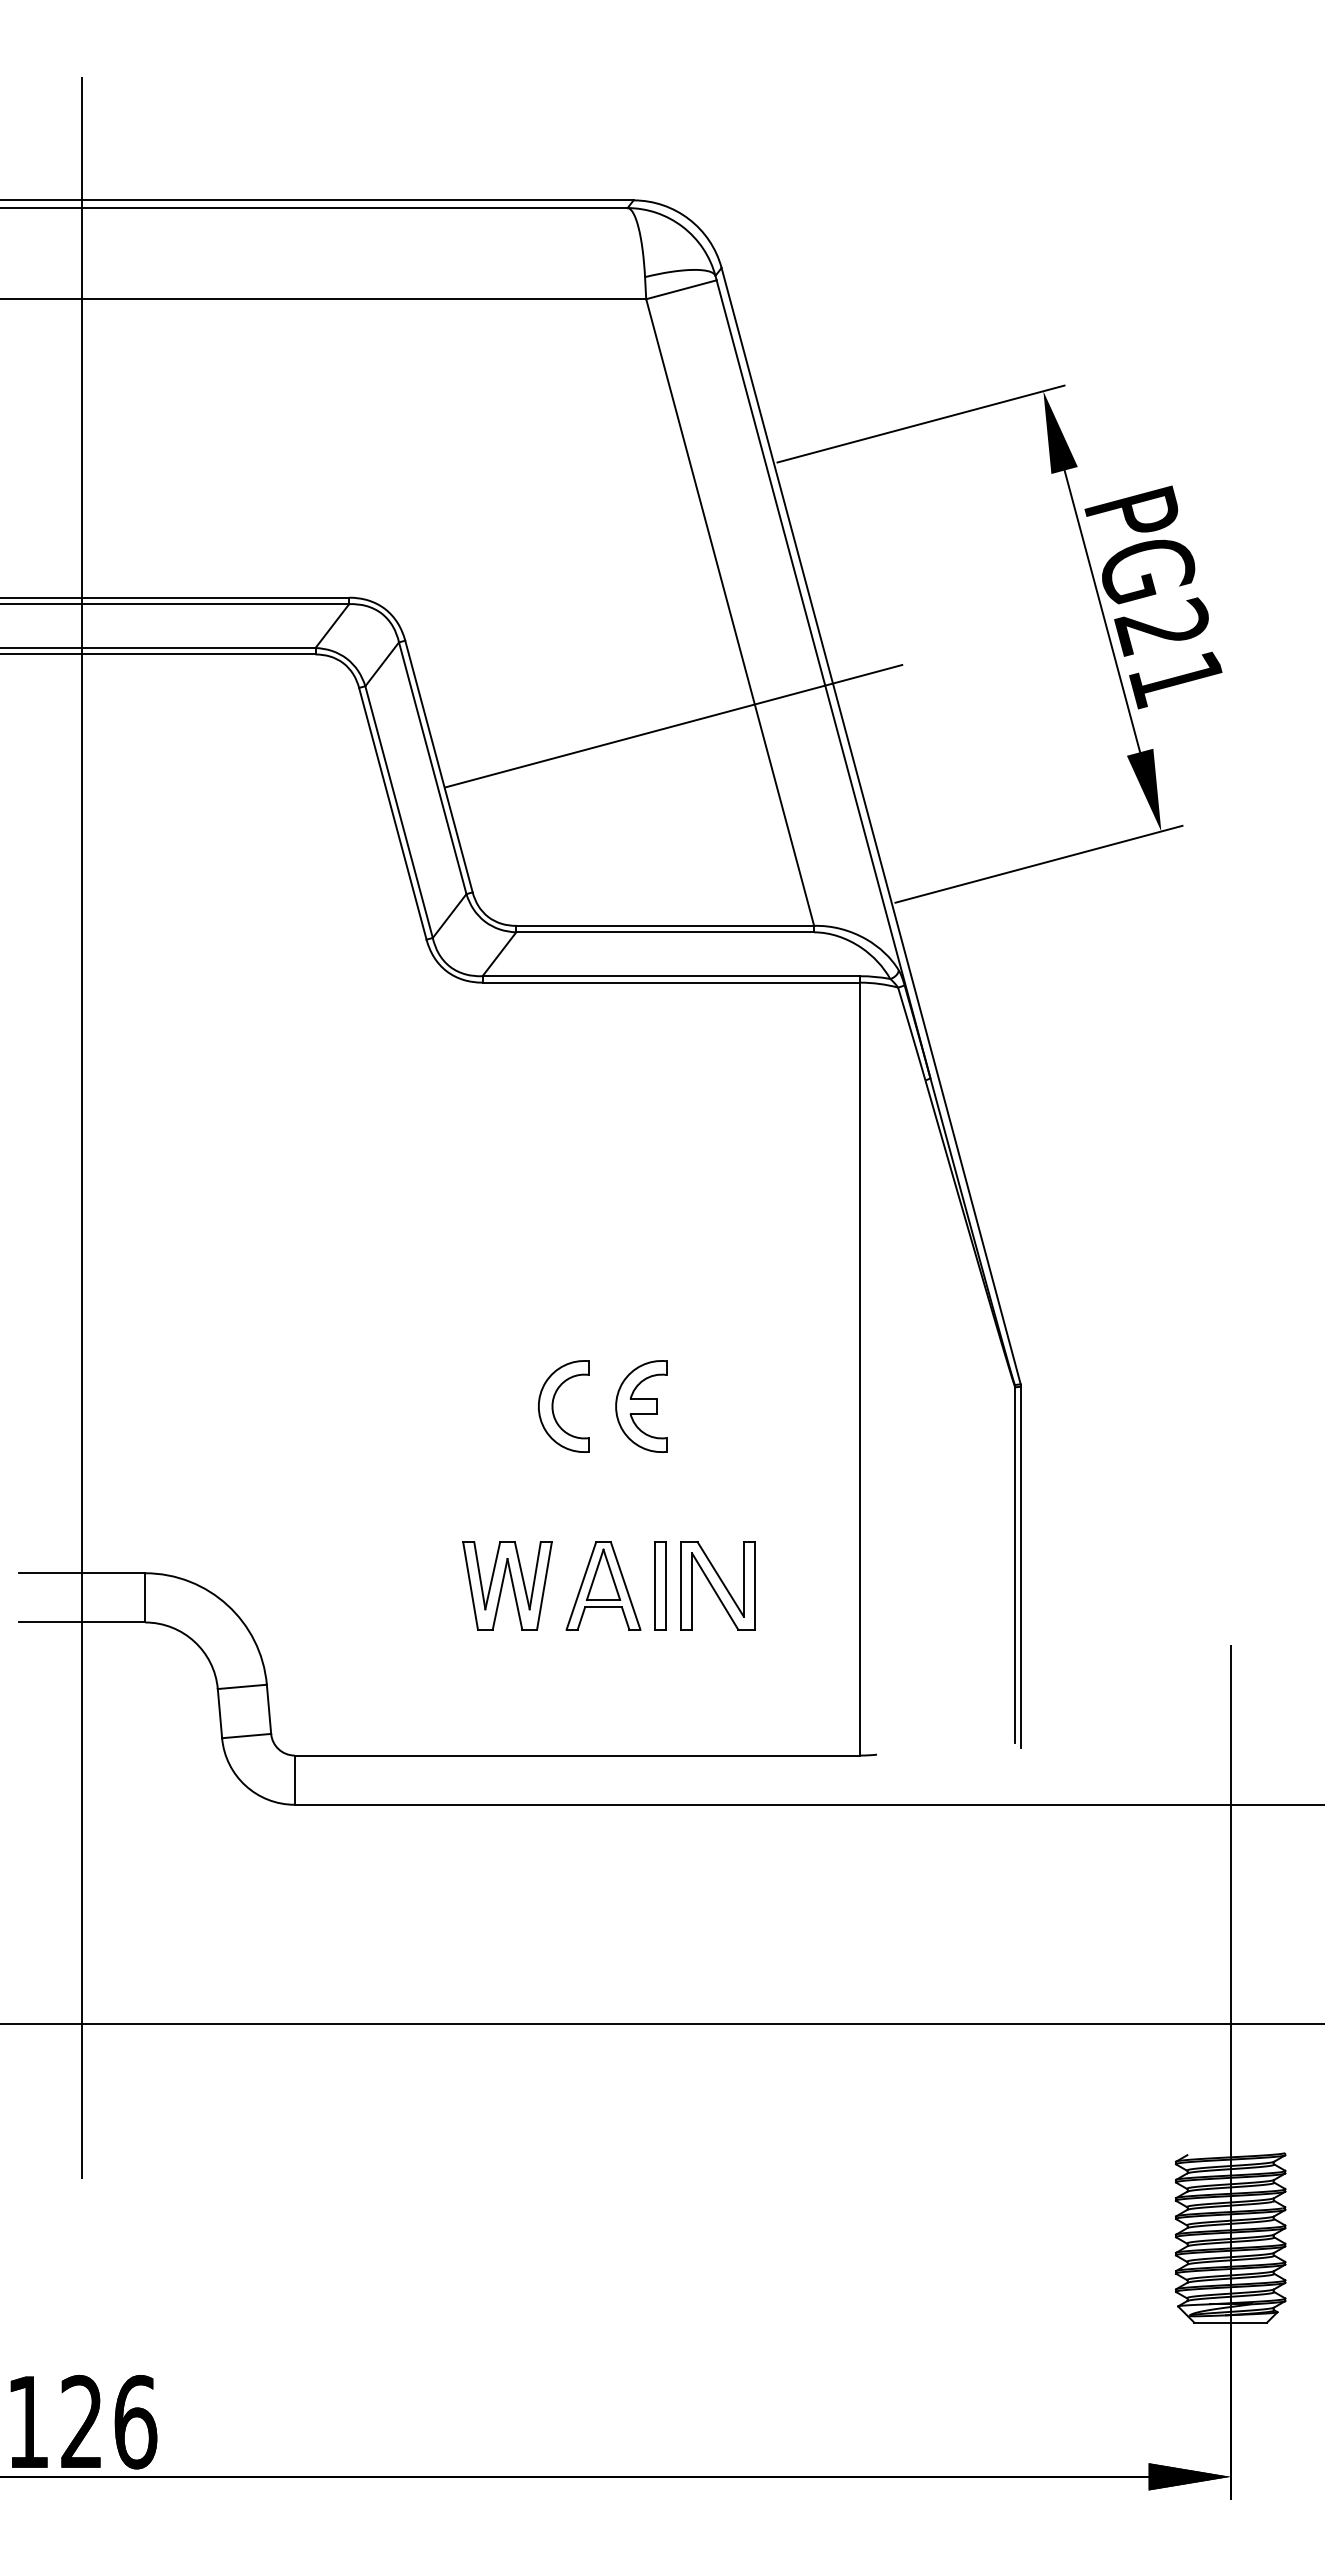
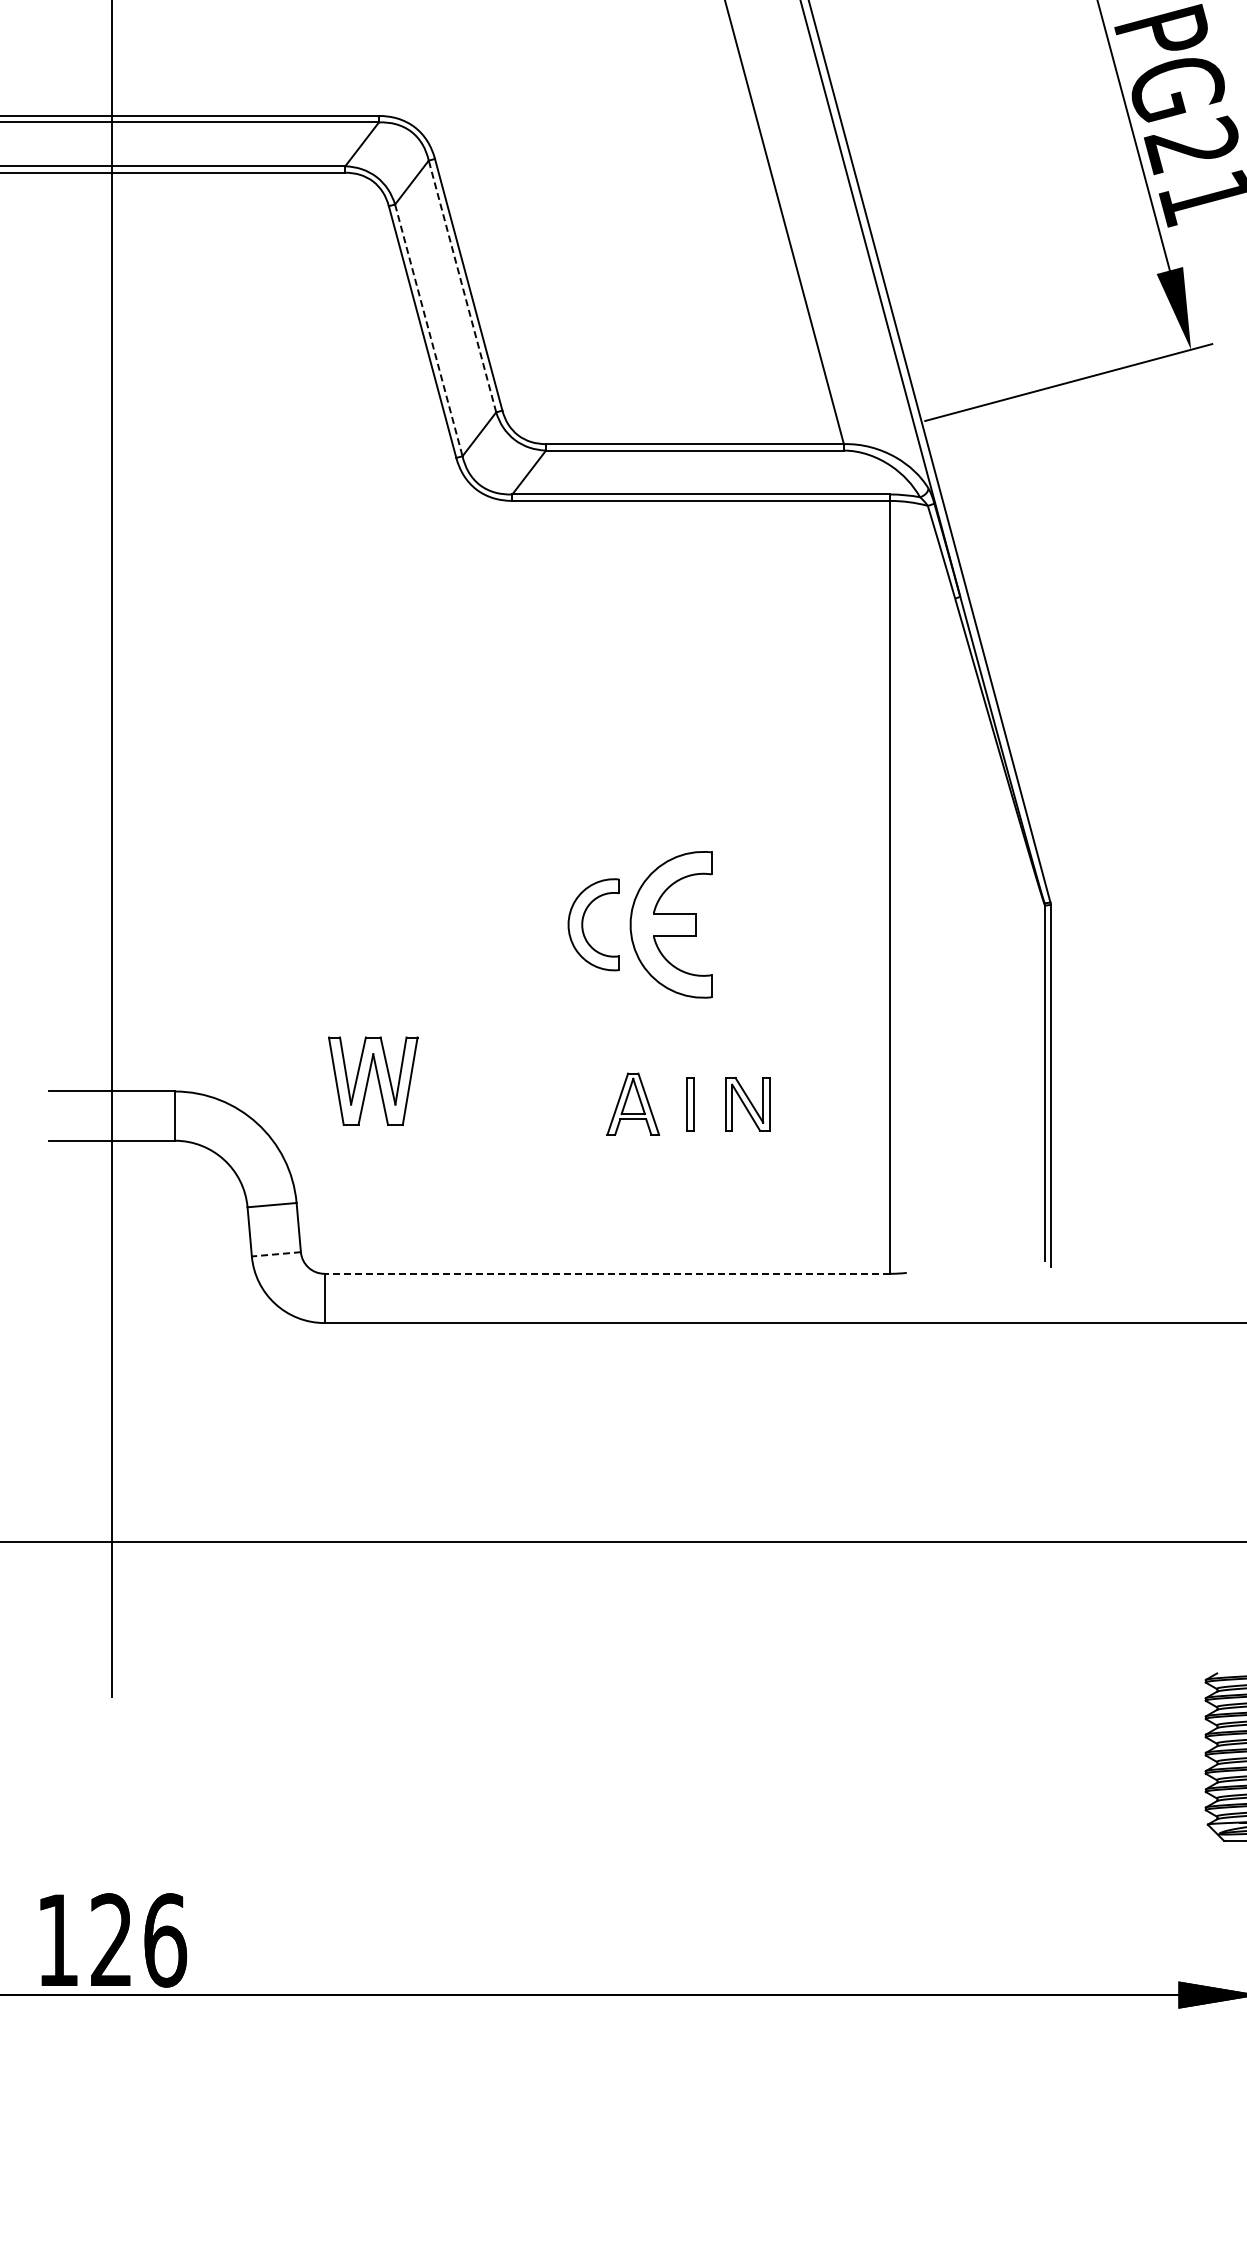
line: (673, 725) -> (703, 243), removed
line: (432, 767) -> (462, 285), solid -> dashed
line: (399, 812) -> (429, 330), solid -> dashed
part: (641, 1406) -> (671, 924), size x1.6
part: (507, 1585) -> (373, 1080), moved
part: (603, 1585) -> (633, 1103), size x0.7
part: (660, 1585) -> (690, 1103), size x0.6
part: (717, 1585) -> (747, 1103), size x0.6
line: (246, 1736) -> (276, 1254), solid -> dashed
line: (577, 1755) -> (607, 1273), solid -> dashed

